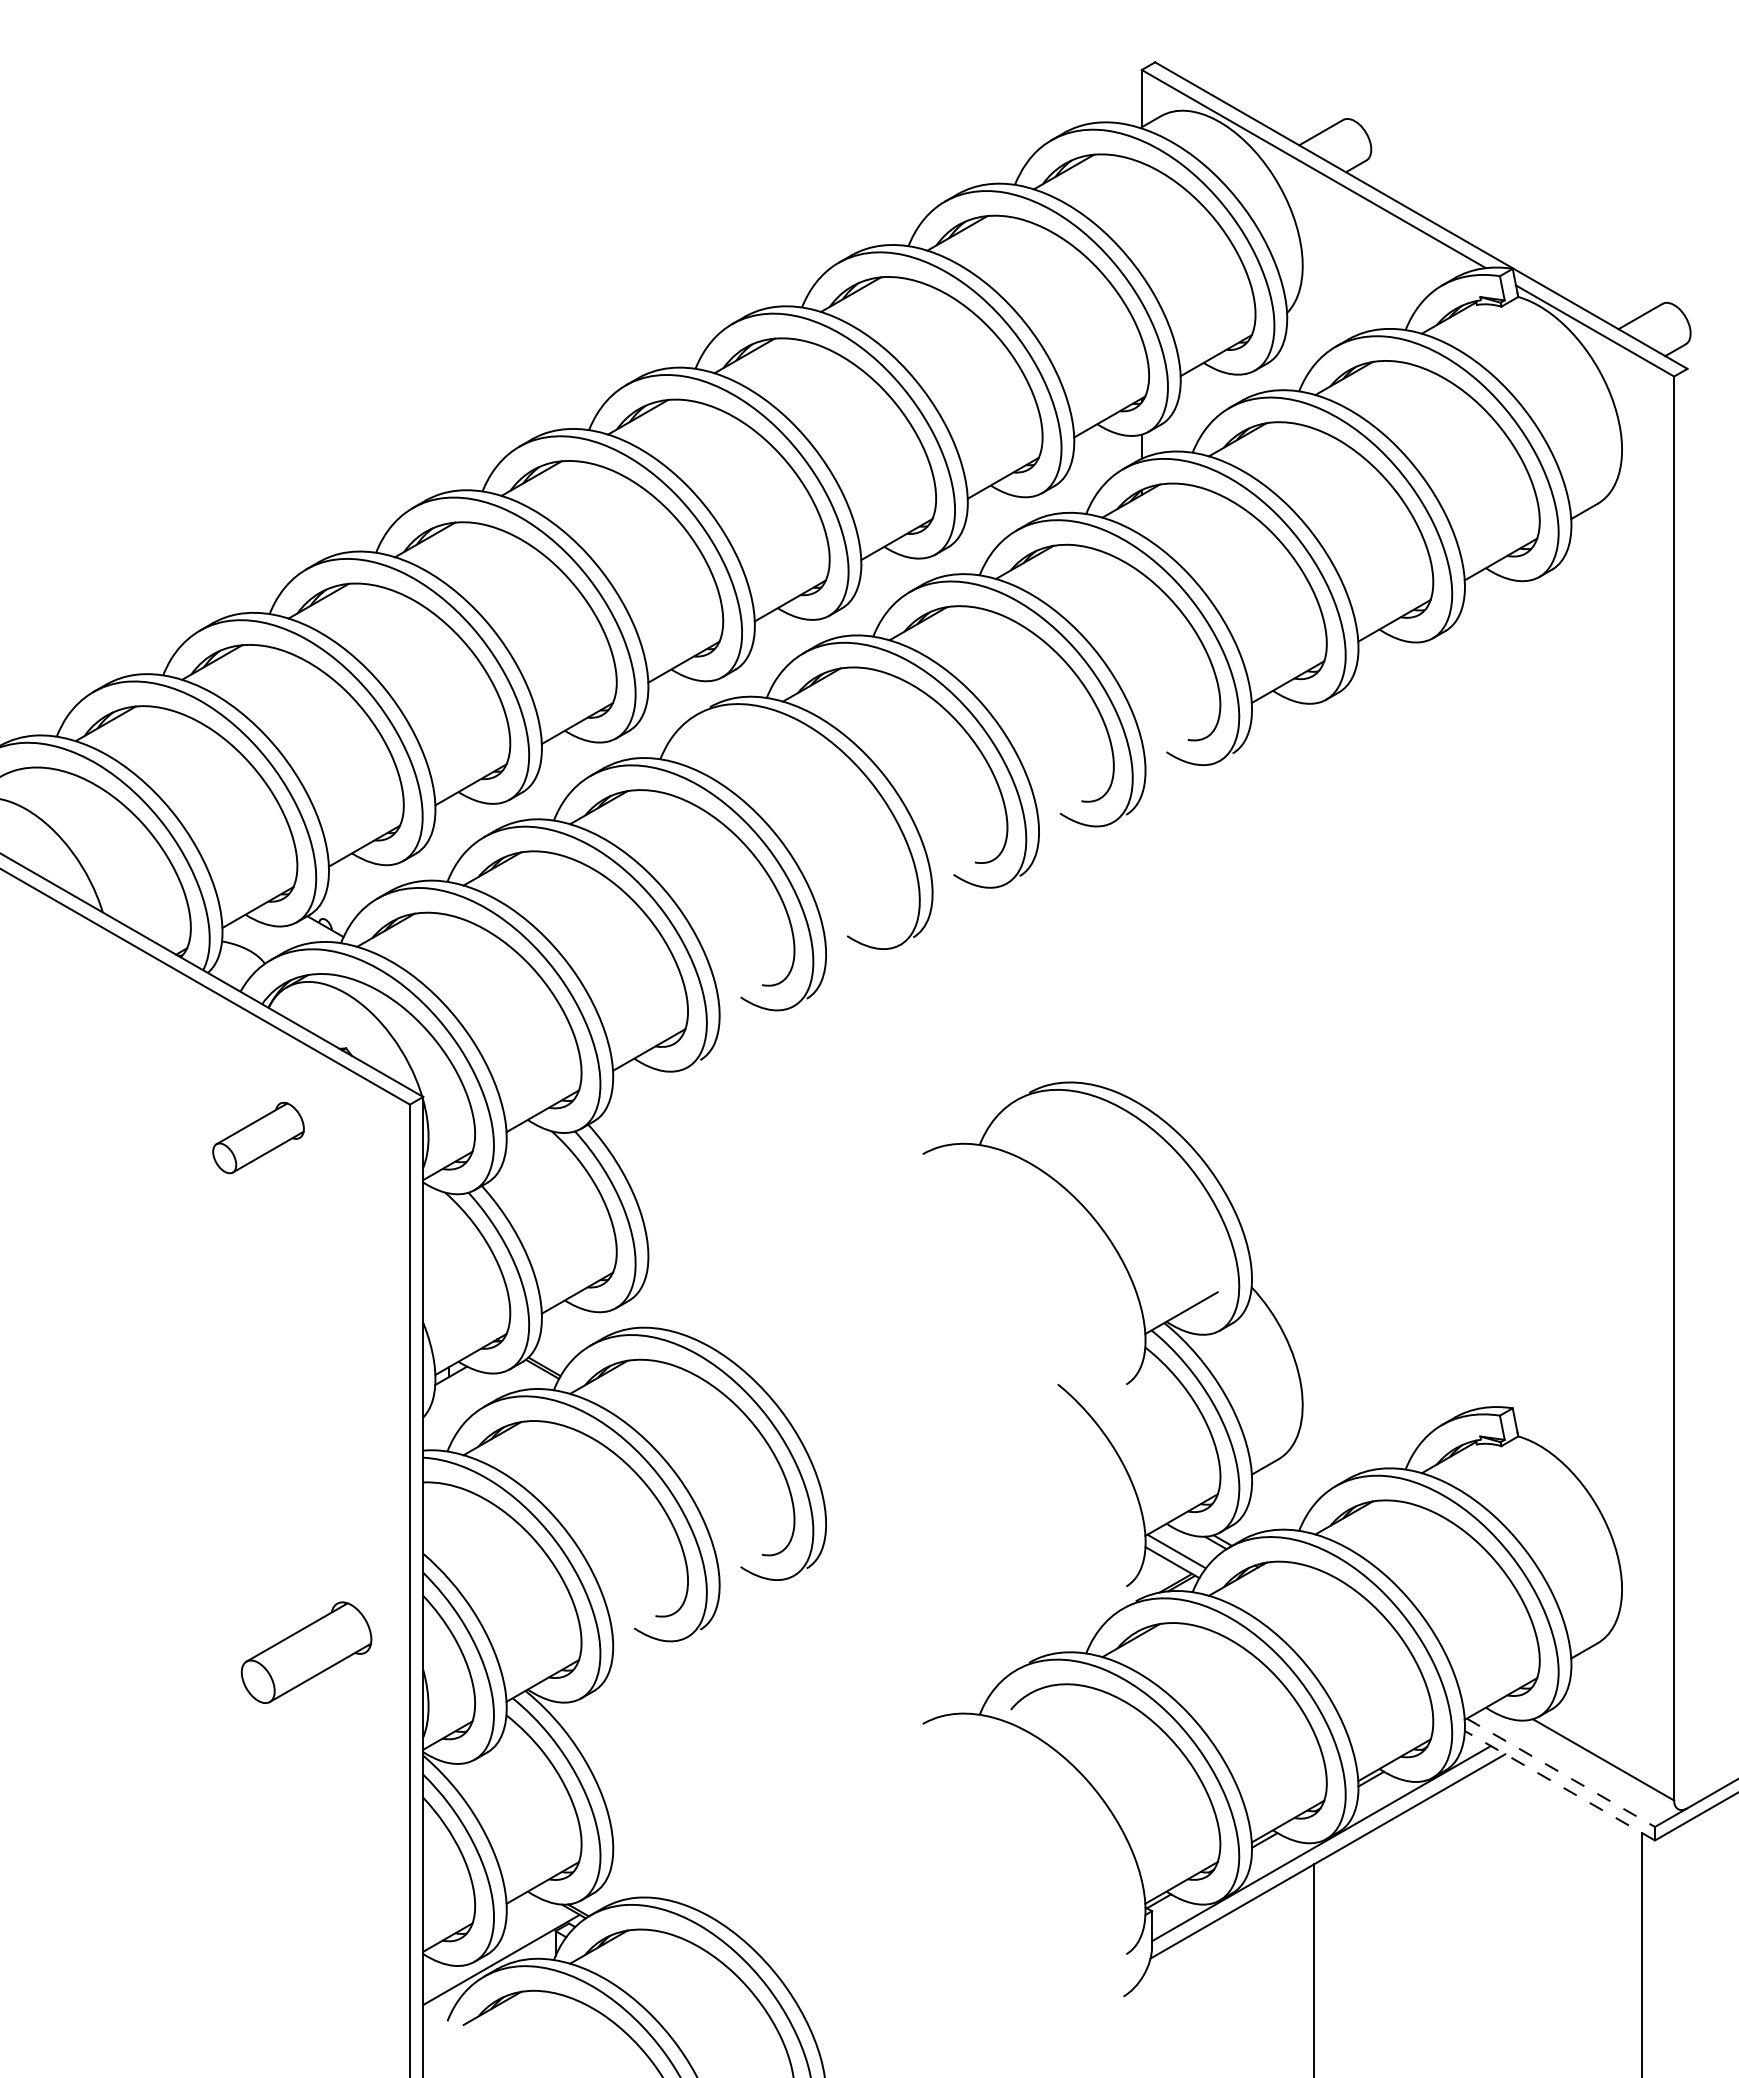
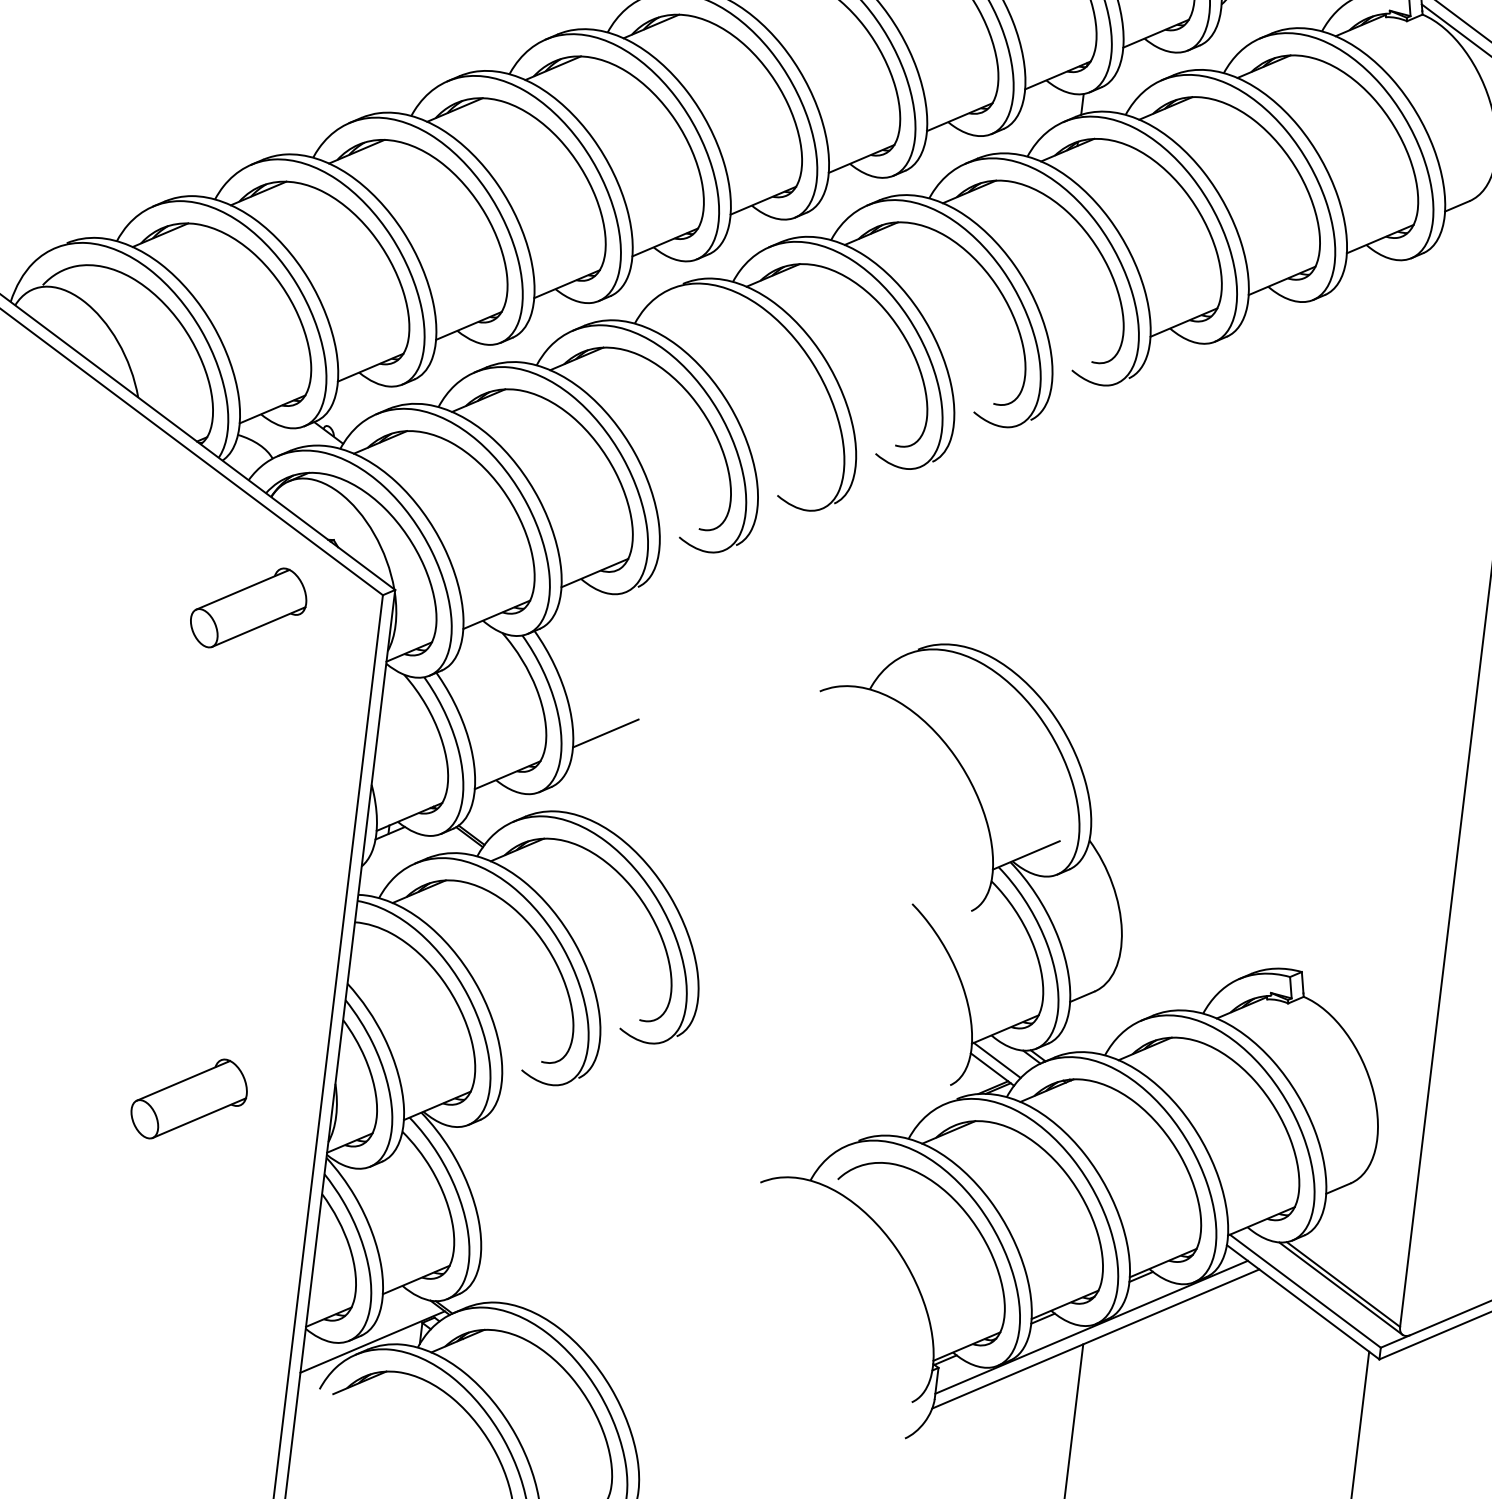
part: (258, 1137) -> (248, 607), size x1.43
line: (683, 1231) -> (605, 733), added
part: (306, 1652) -> (189, 1099), moved
line: (1601, 1764) -> (1341, 1288), added
line: (1560, 1772) -> (1305, 1290), dashed -> solid
line: (1559, 1785) -> (1302, 1302), dashed -> solid

